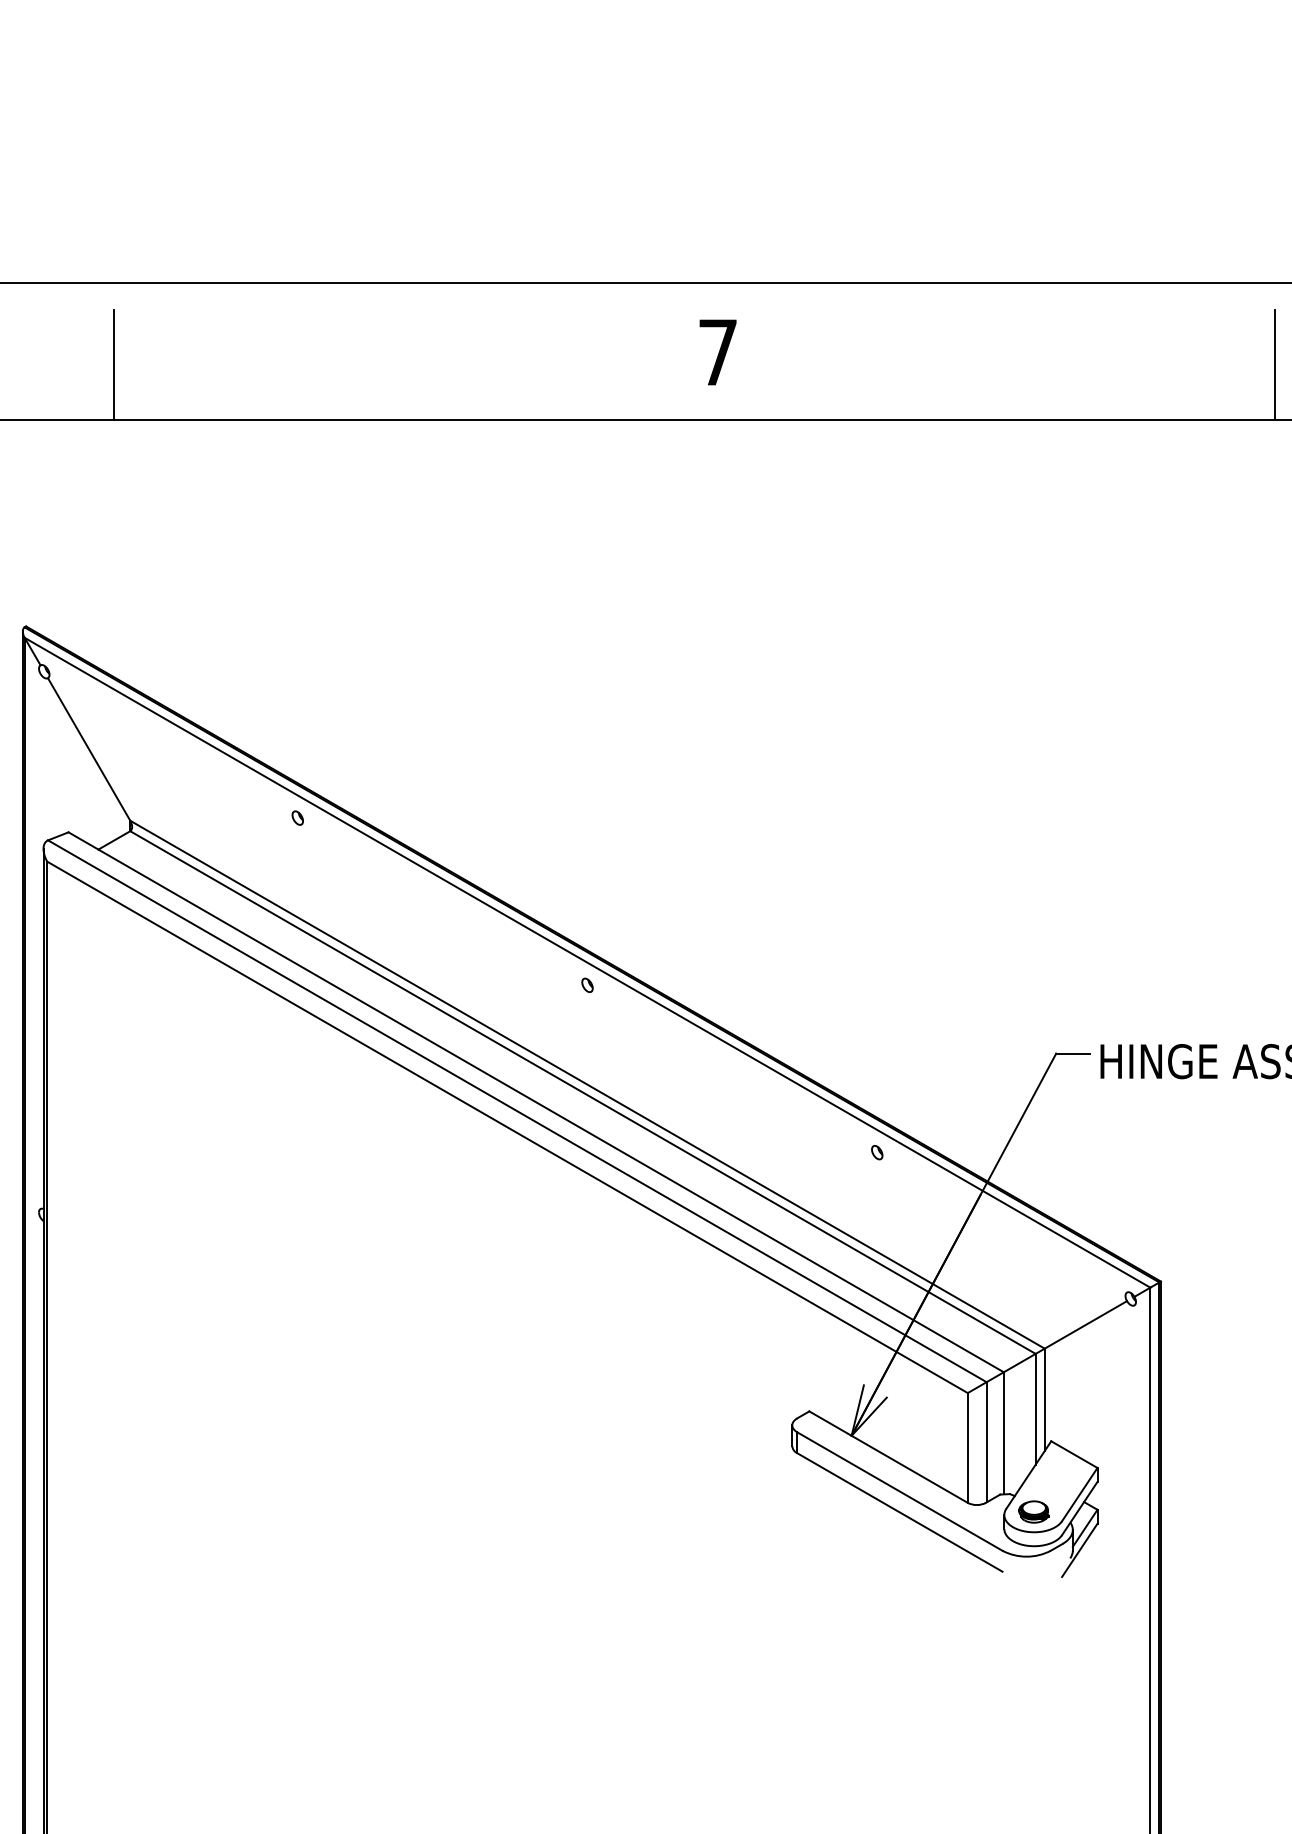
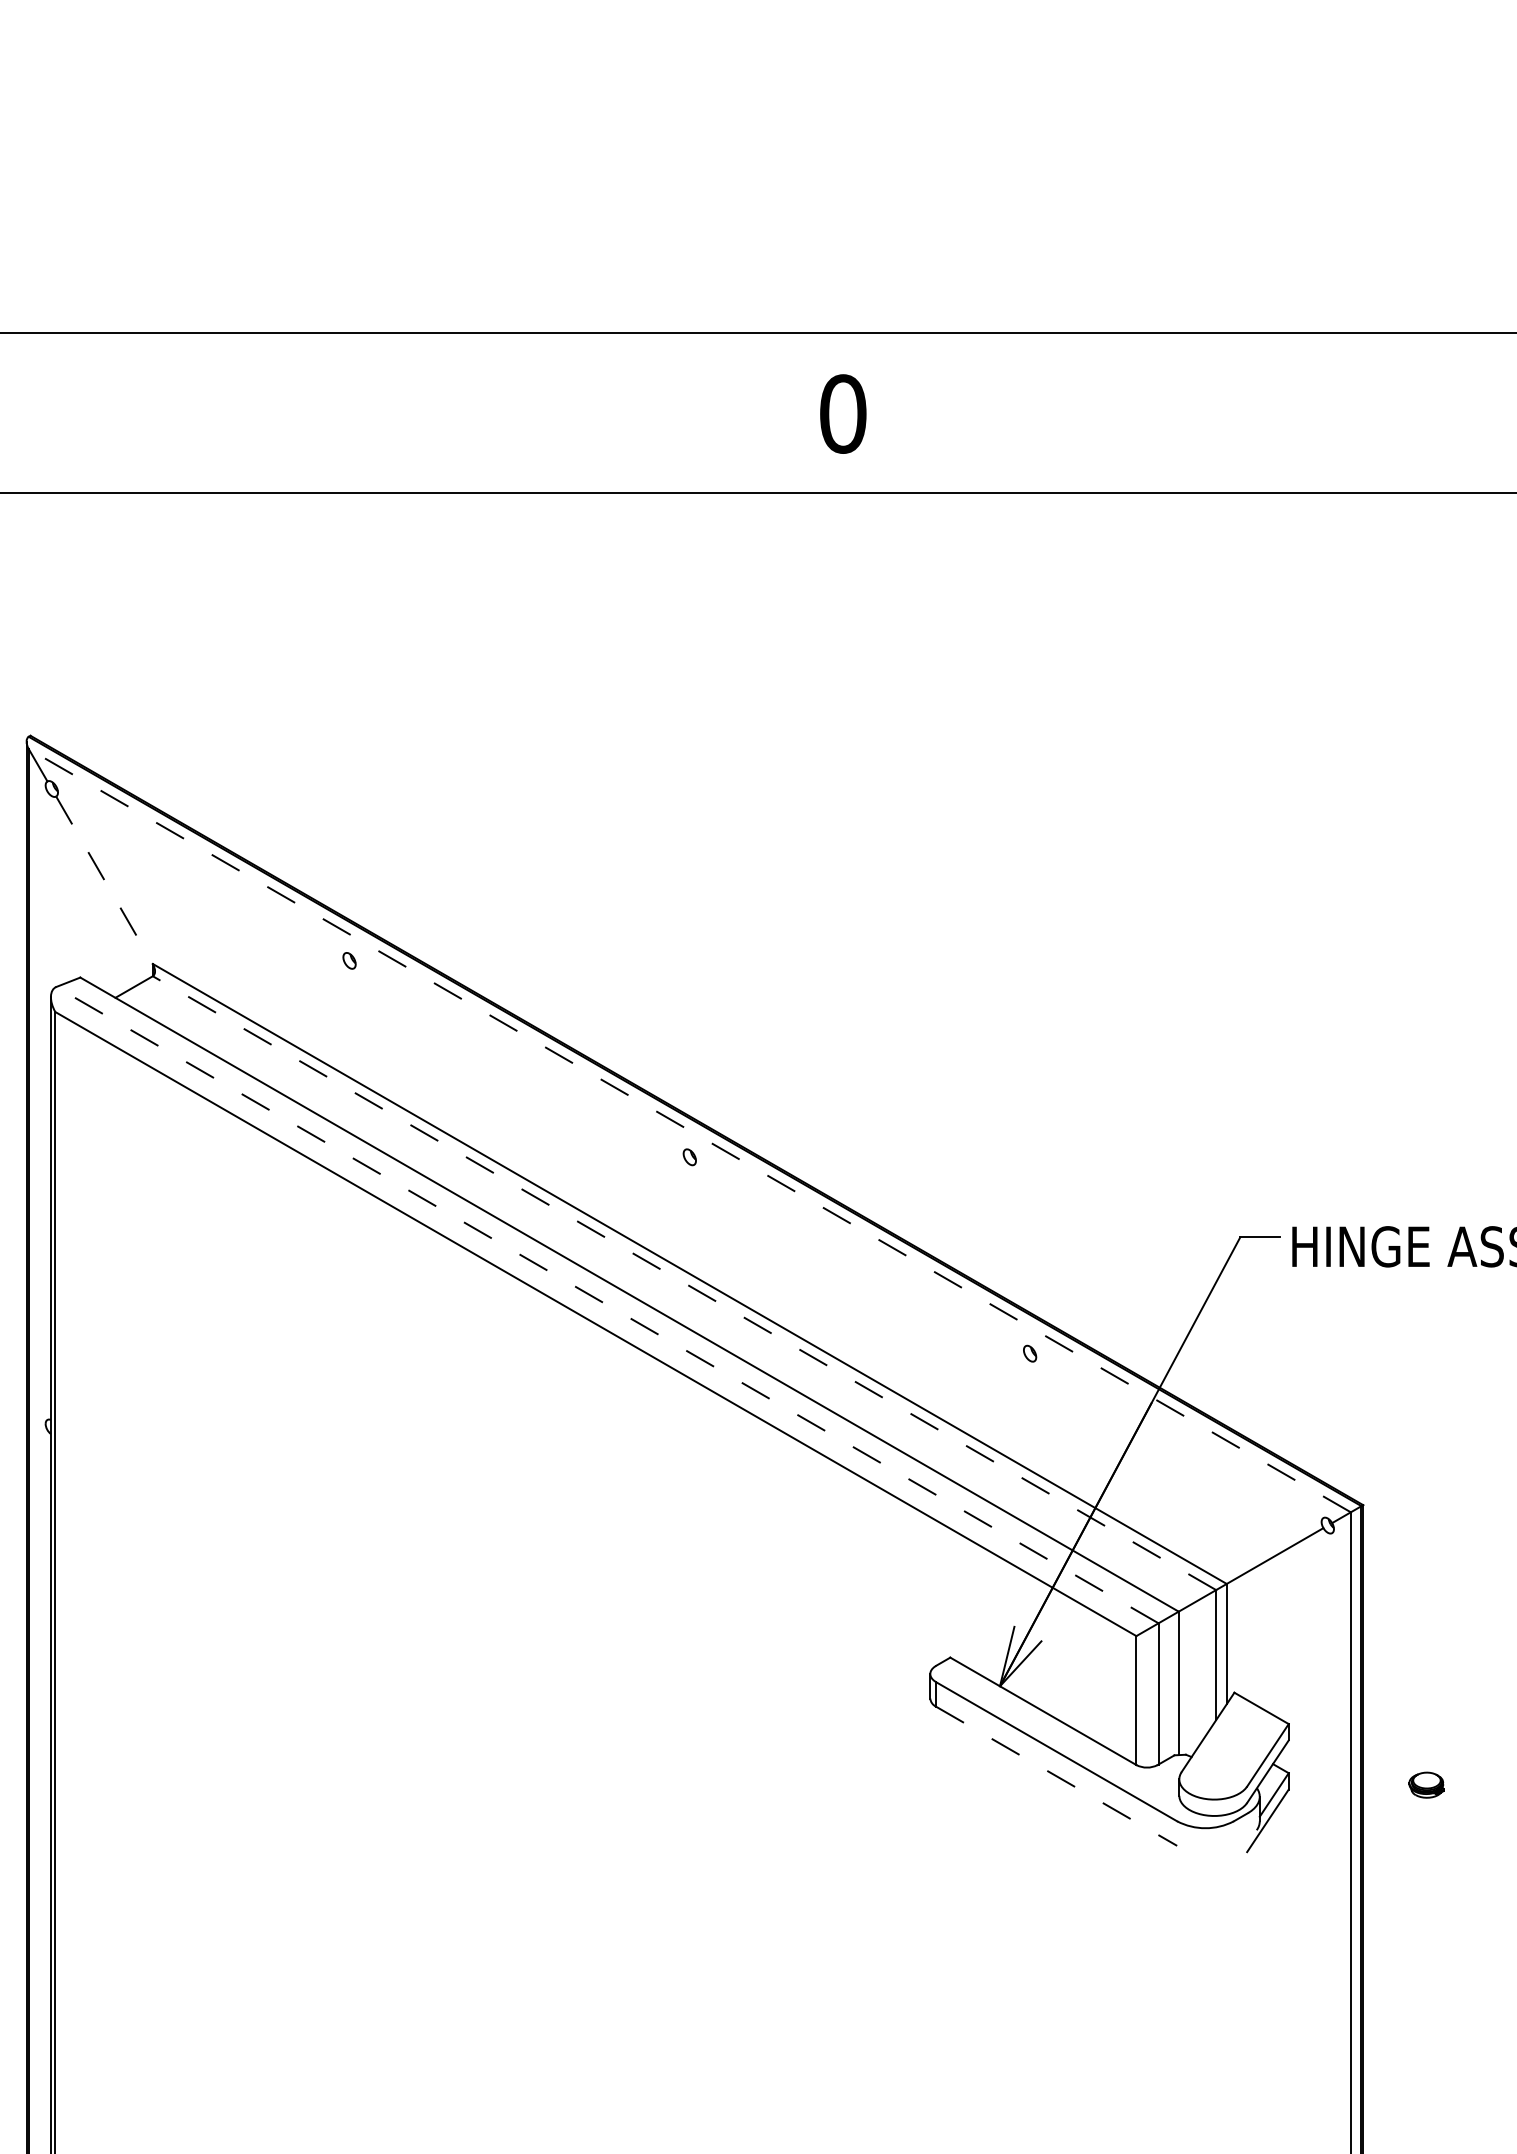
text: (717, 352) -> (842, 414), 7 -> 0
line: (114, 364) -> (134, 428), removed
line: (1275, 364) -> (1497, 428), removed
line: (89, 749) -> (104, 880), solid -> dashed
line: (587, 962) -> (689, 1130), solid -> dashed
line: (583, 1092) -> (685, 1283), solid -> dashed
line: (517, 1111) -> (607, 1305), solid -> dashed
part: (1033, 1511) -> (1426, 1784), moved
line: (900, 1512) -> (1057, 1776), solid -> dashed

